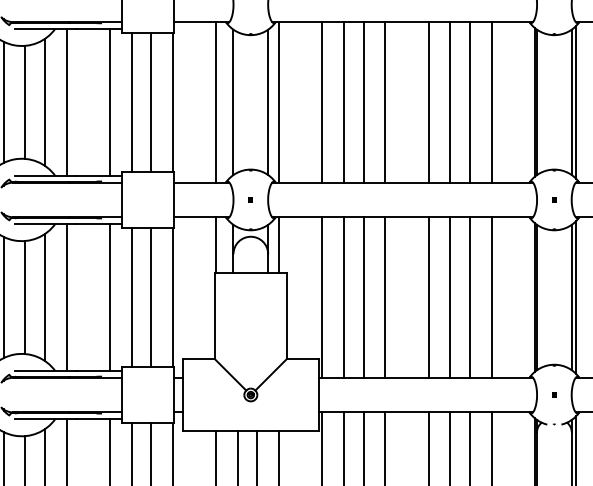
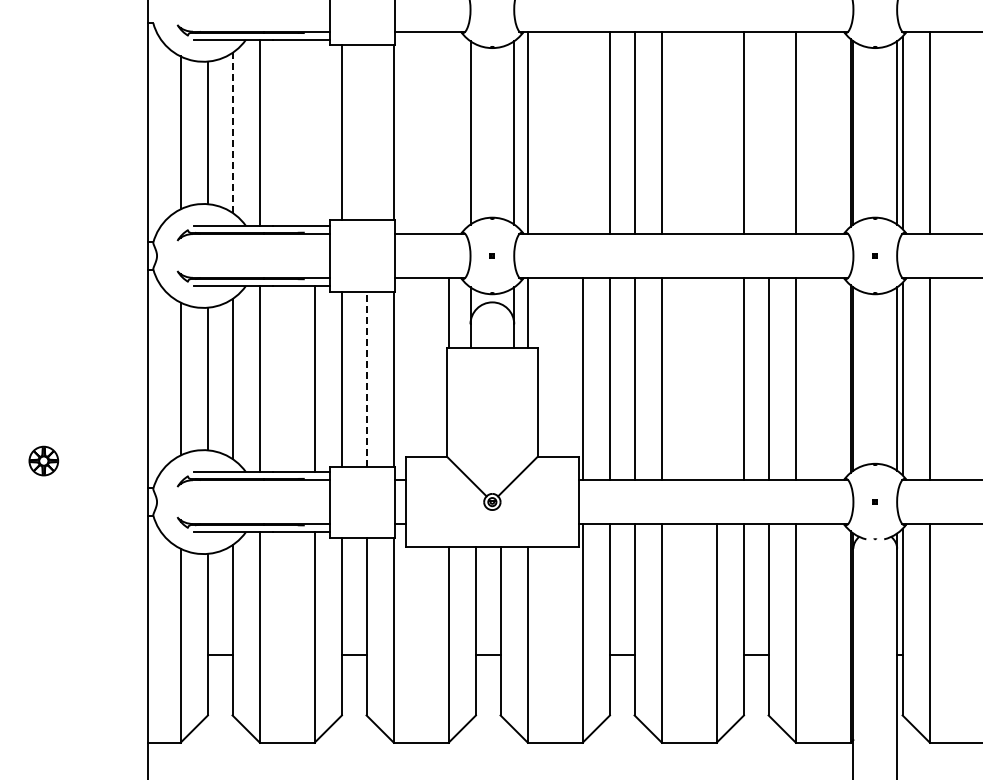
line: (44, 102) -> (232, 132), solid -> dashed
line: (109, 102) -> (314, 132), removed
line: (151, 102) -> (366, 132), removed
line: (216, 102) -> (448, 132), removed
line: (322, 102) -> (582, 132), removed
line: (428, 102) -> (716, 132), removed
line: (469, 102) -> (768, 132), removed
line: (151, 297) -> (366, 379), solid -> dashed
line: (428, 297) -> (716, 378), removed

